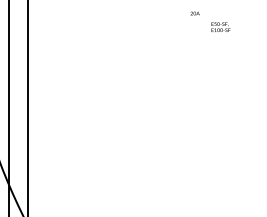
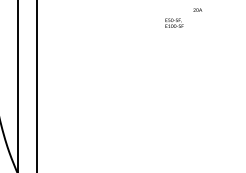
text: (220, 26) -> (174, 22), moved

